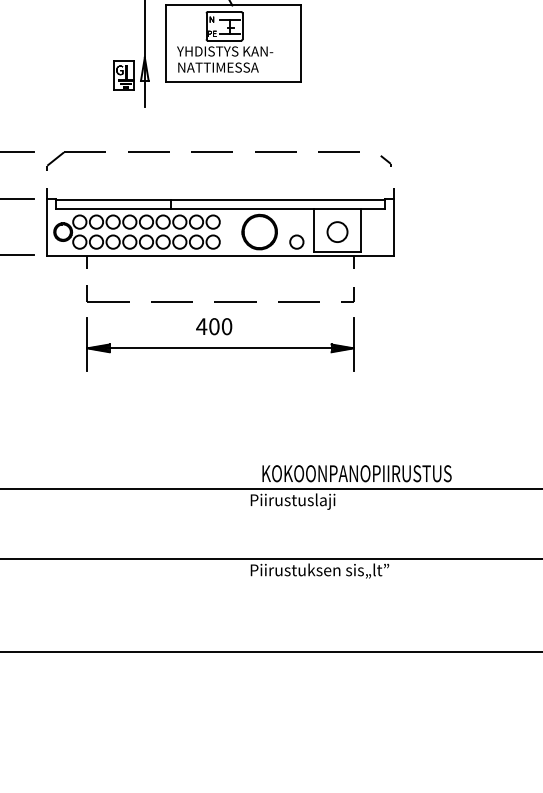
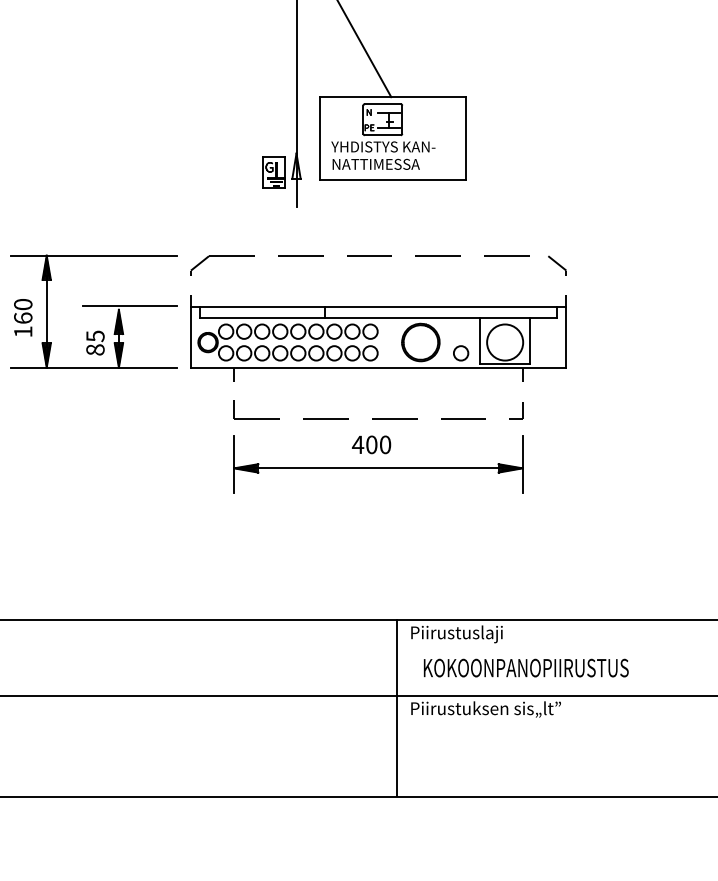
part: (385, 160) -> (557, 265), size x1.67
circle: (337, 232) -> (505, 342), size x1.67
text: (356, 473) -> (525, 667), moved
line: (237, 570) -> (396, 708), added

